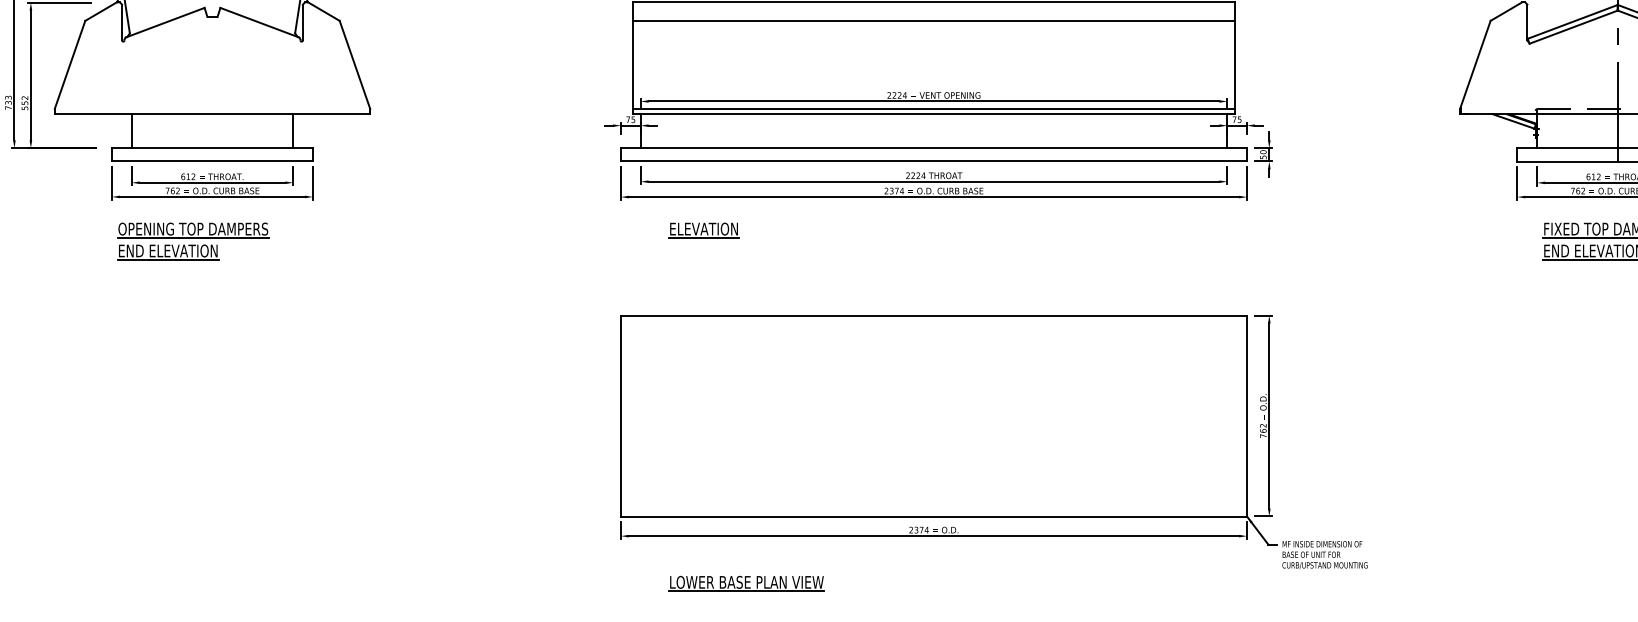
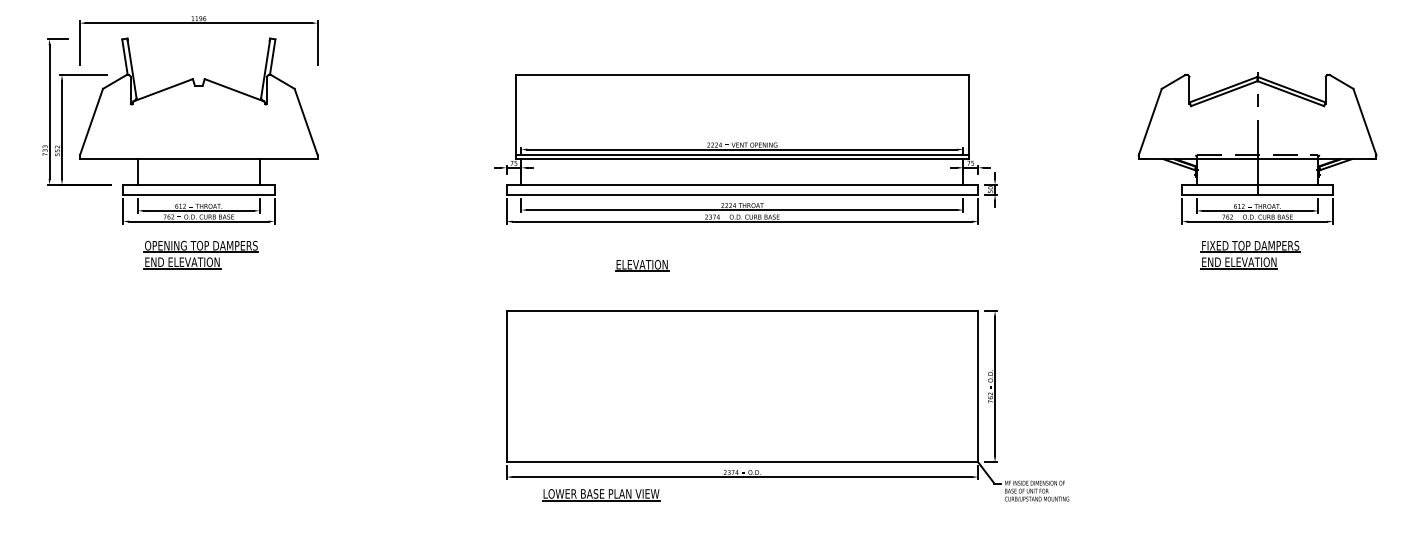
line: (934, 20) -> (742, 88), removed
part: (704, 230) -> (642, 265), moved
part: (192, 240) -> (200, 254), moved
part: (746, 584) -> (601, 495), moved

